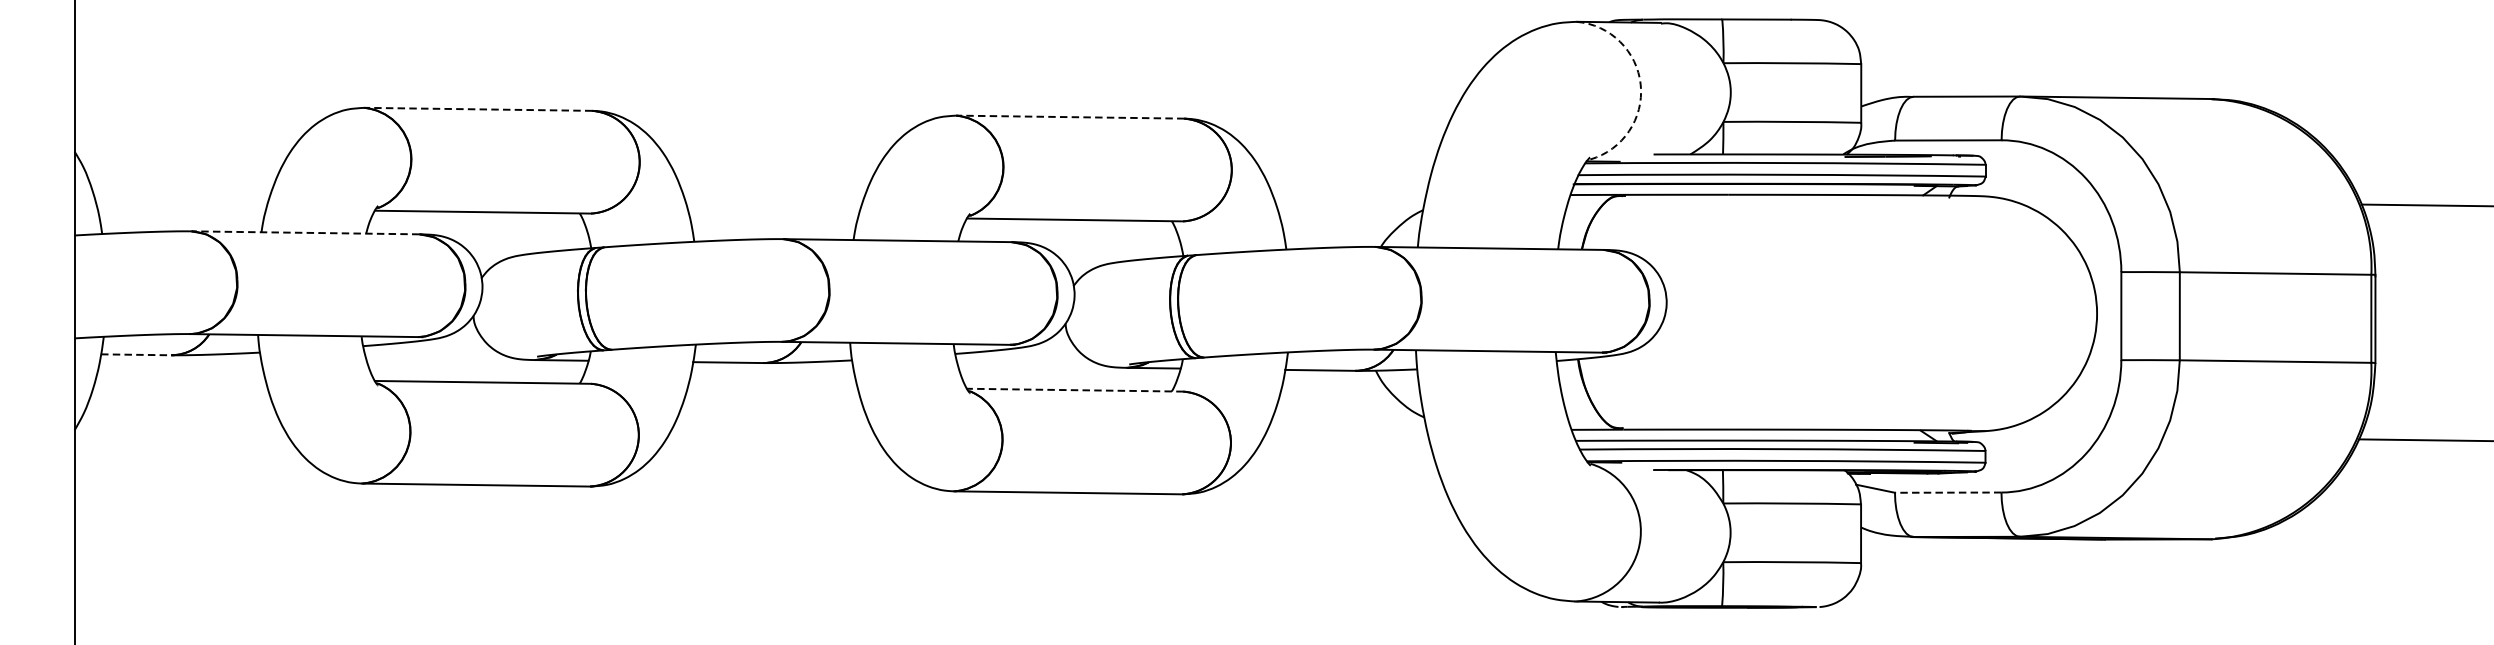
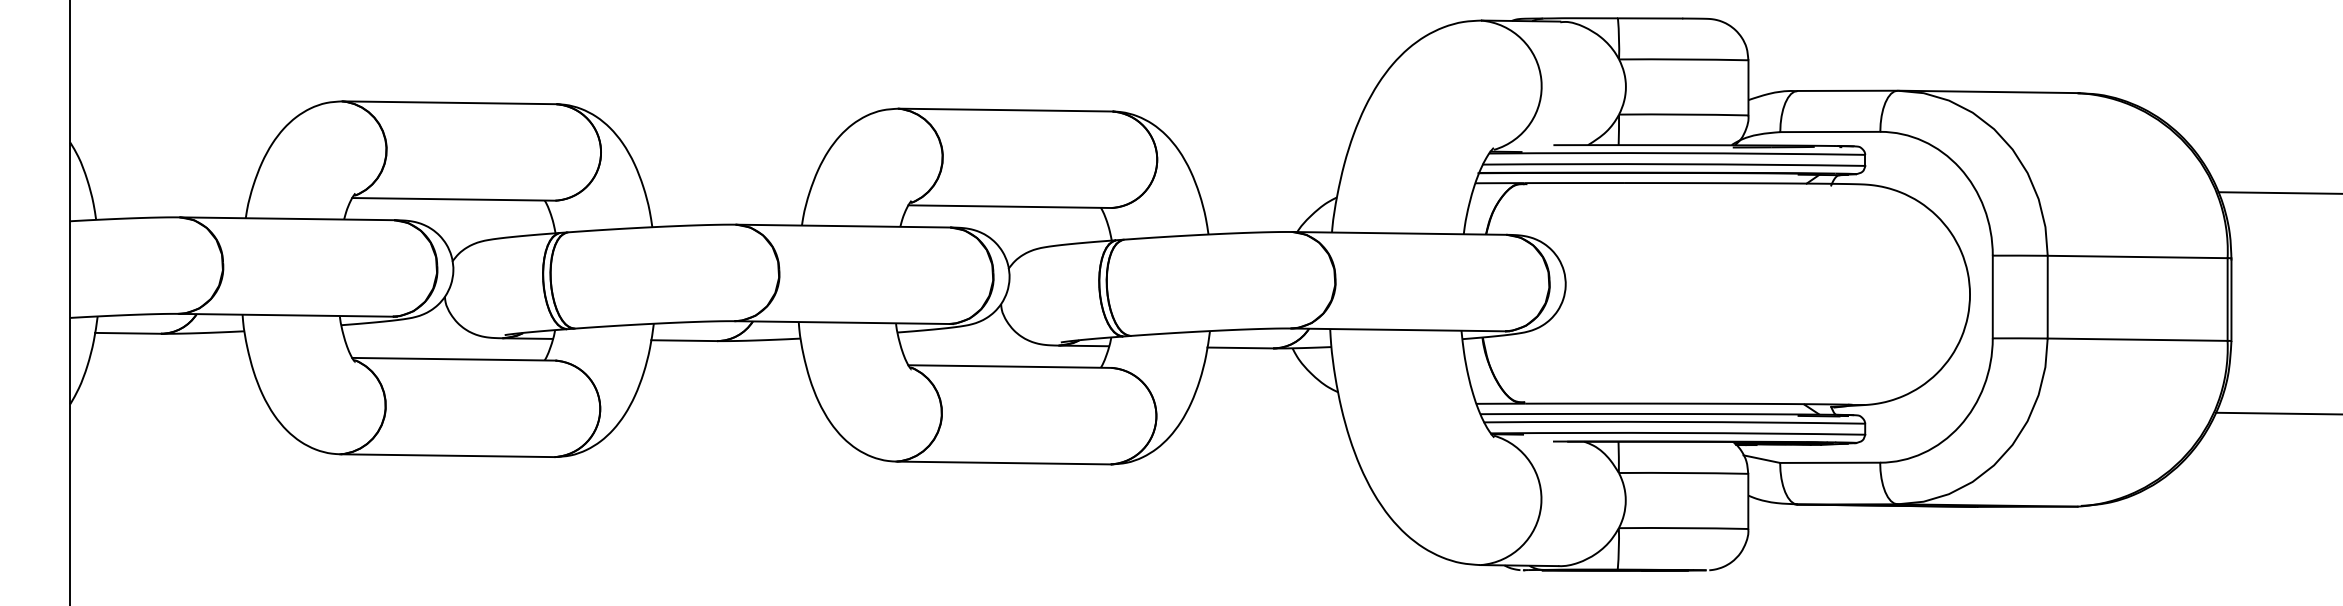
arc: (1640, 84) -> (1541, 79), dashed -> solid
line: (478, 109) -> (449, 102), dashed -> solid
line: (1070, 117) -> (1005, 110), dashed -> solid
line: (304, 232) -> (286, 218), dashed -> solid
line: (136, 354) -> (128, 333), dashed -> solid
line: (1075, 390) -> (1010, 366), dashed -> solid
line: (1947, 492) -> (1829, 462), dashed -> solid

